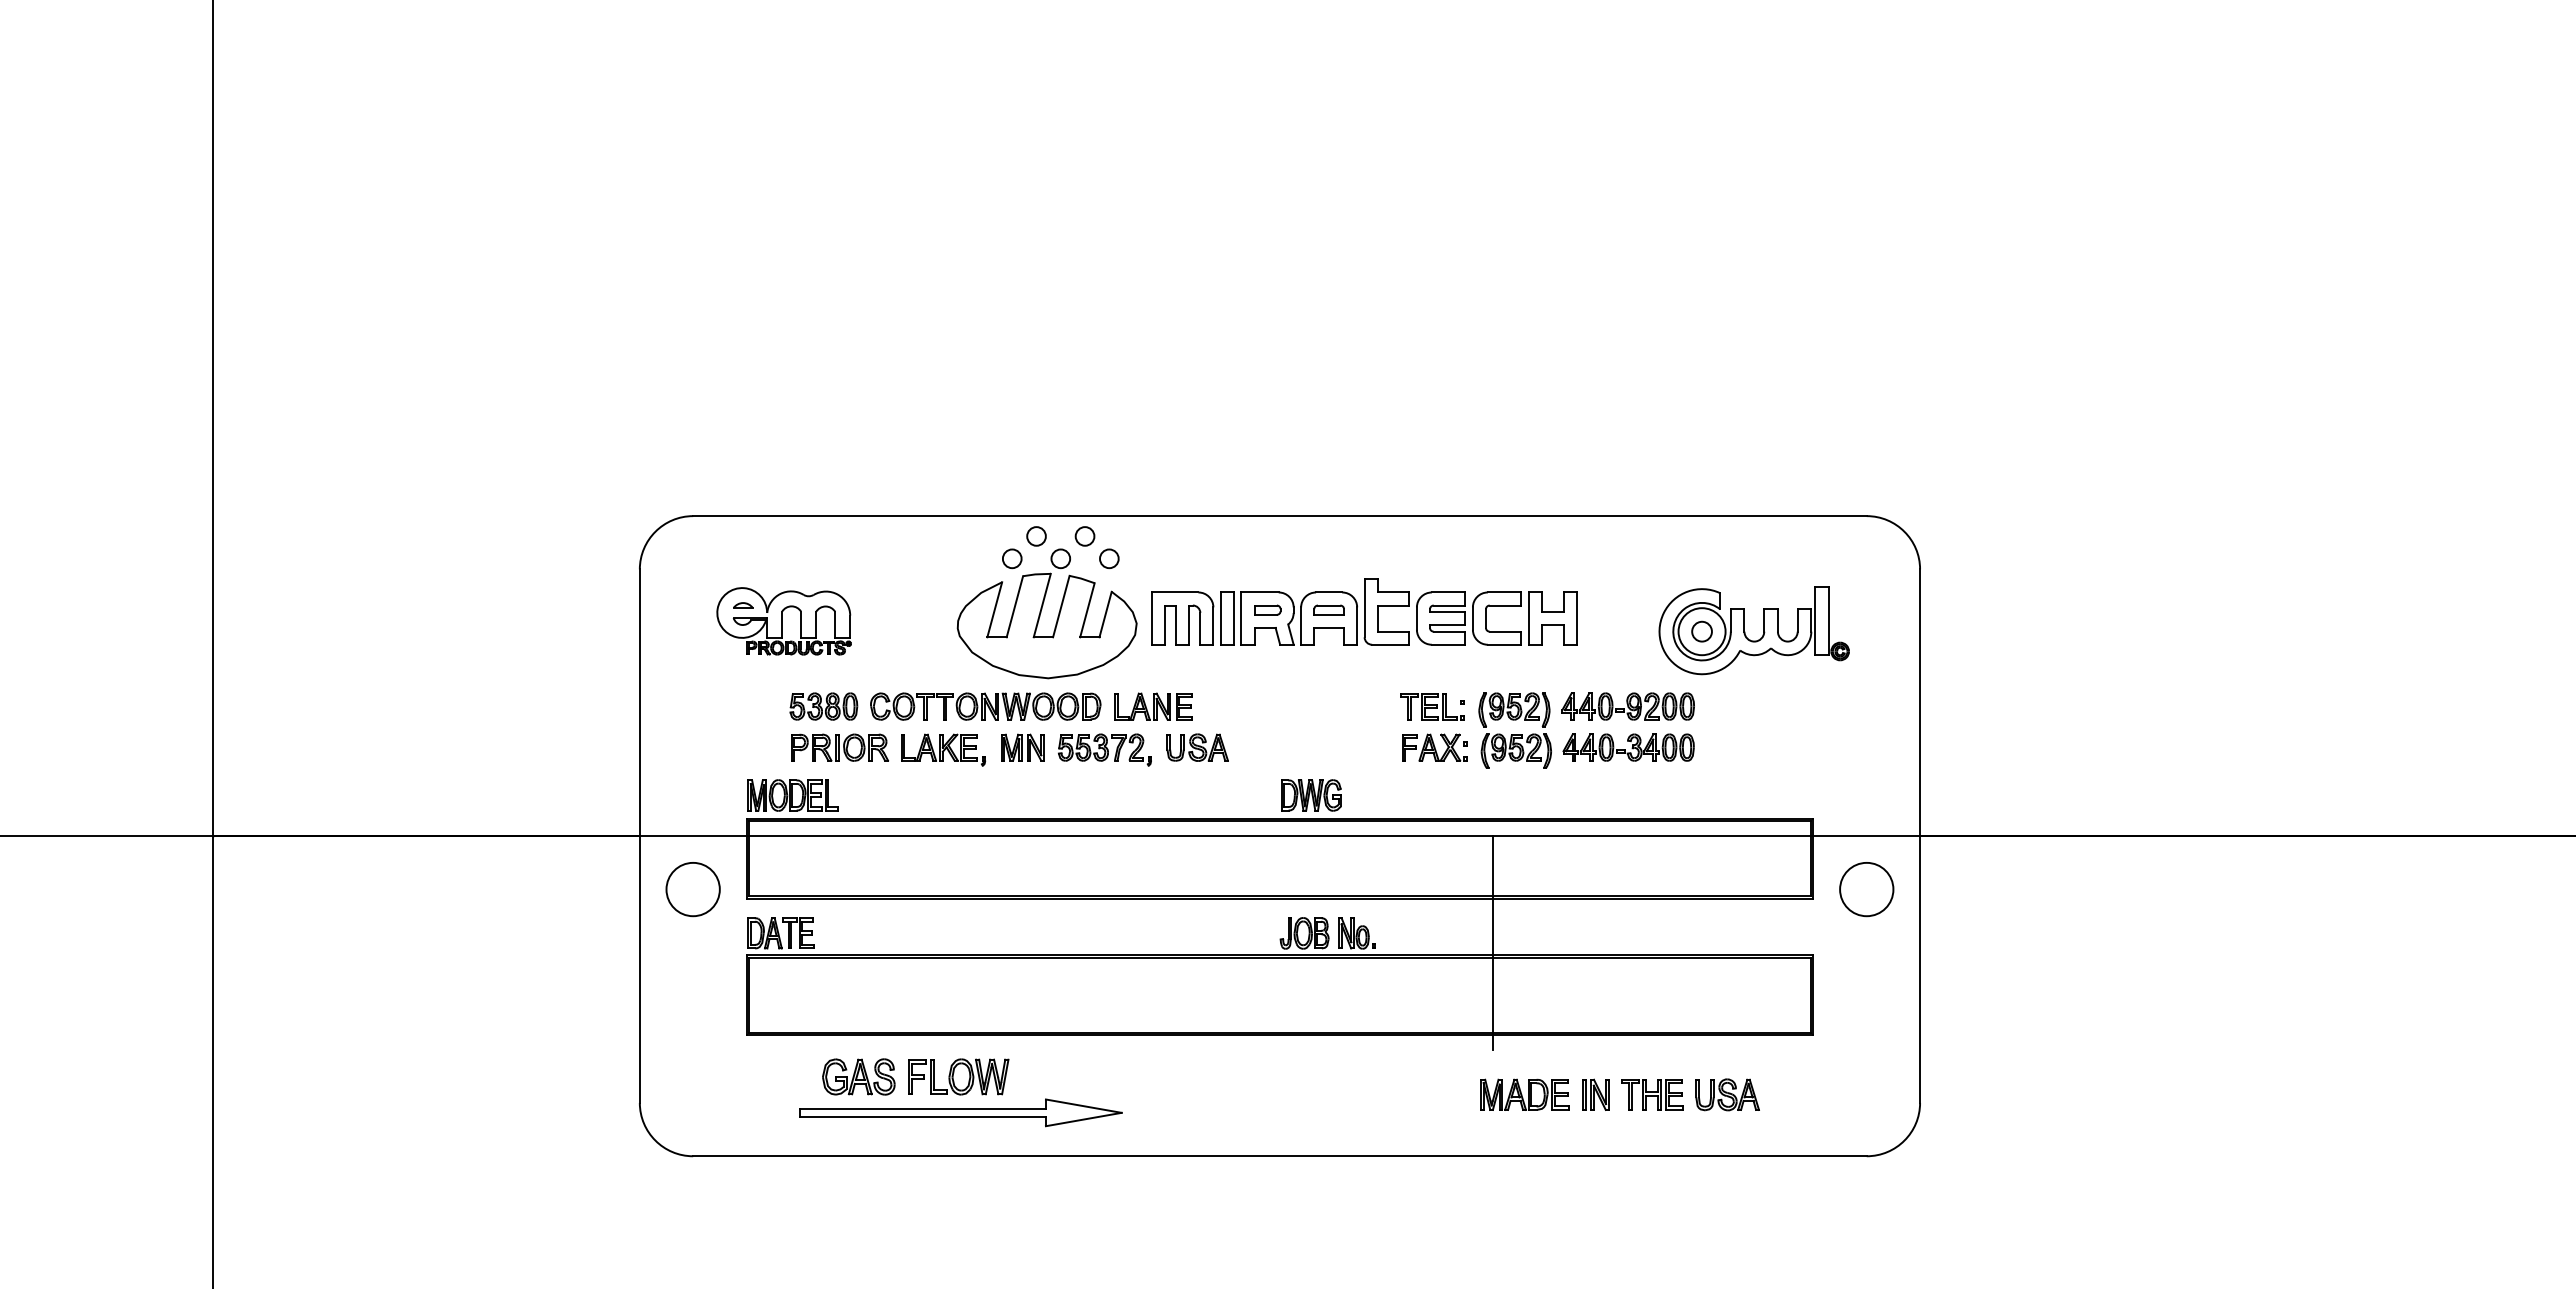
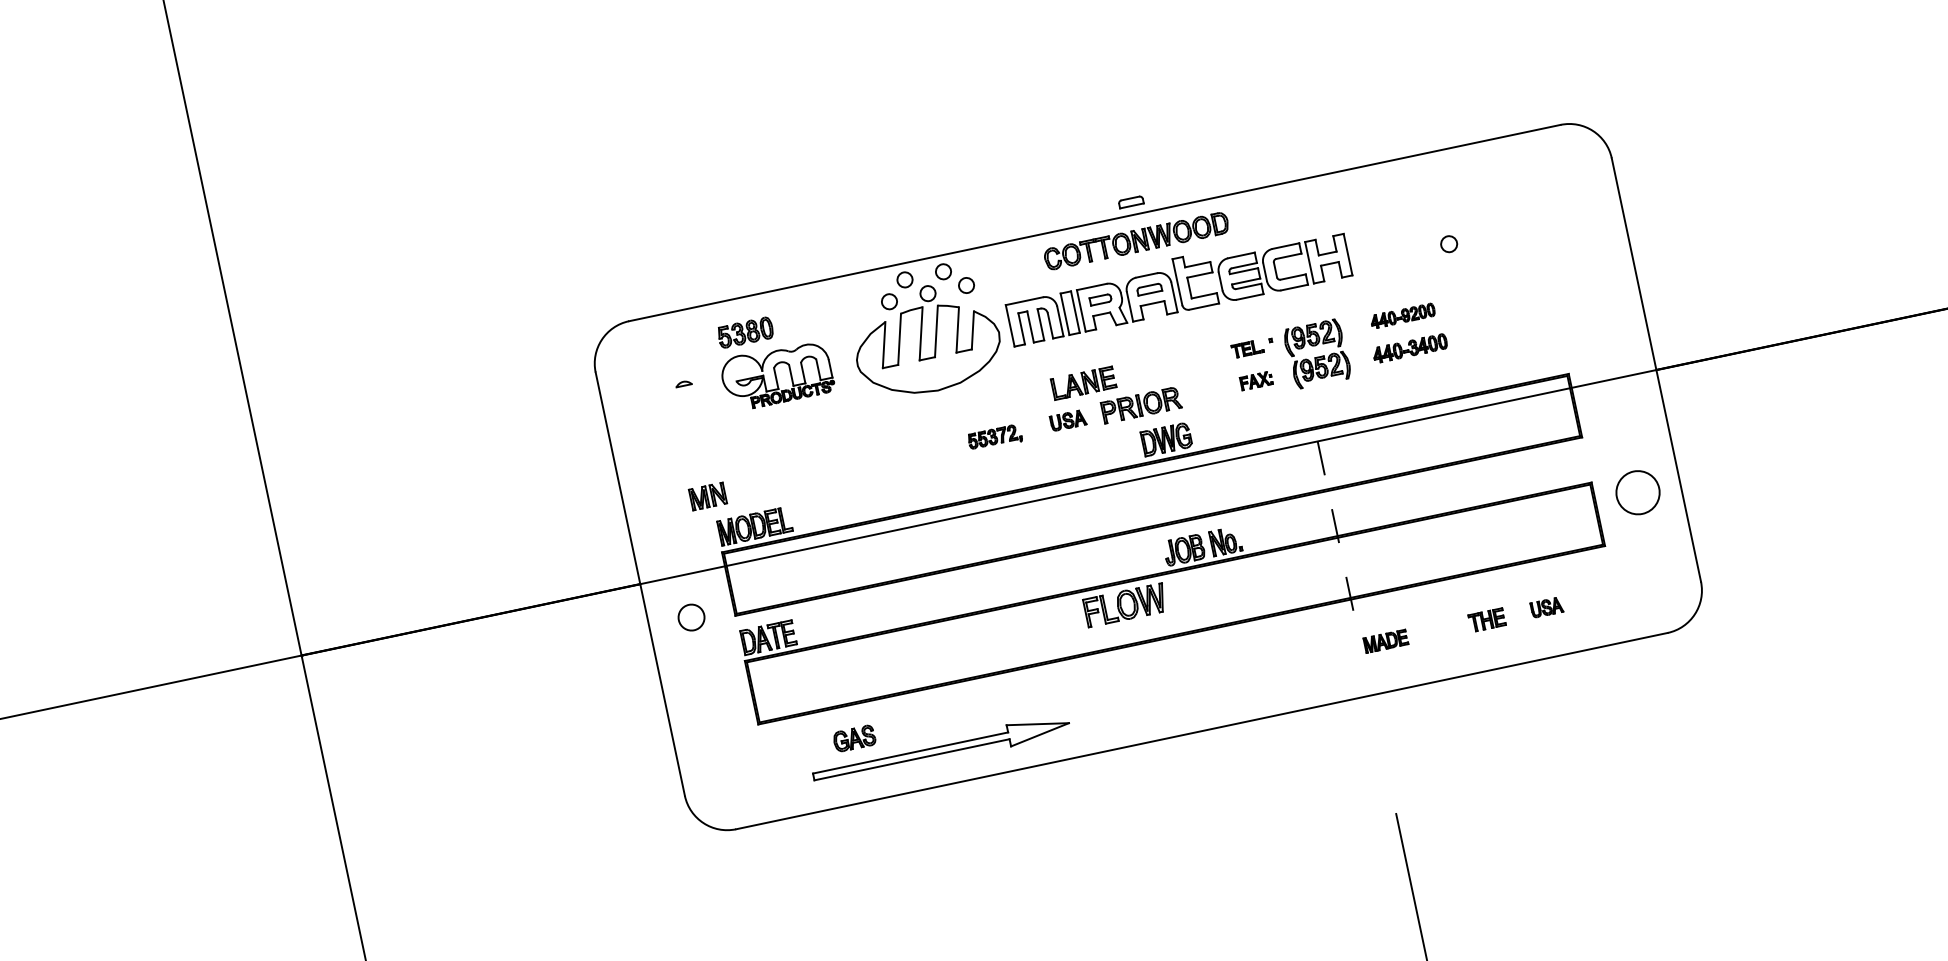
part: (1328, 499) -> (1130, 201), added
part: (783, 621) -> (776, 375), moved
part: (1745, 631) -> (1483, 236), removed
part: (823, 706) -> (745, 332), moved
part: (985, 706) -> (1136, 241), moved
part: (1153, 706) -> (1083, 383), moved
part: (1432, 706) -> (1247, 348), size x0.6
part: (1627, 706) -> (1402, 316), size x0.6
part: (839, 747) -> (1141, 405), moved
part: (1022, 747) -> (707, 496), moved
part: (1197, 747) -> (1068, 420), size x0.7
part: (1434, 747) -> (1256, 380), size x0.6
part: (1628, 747) -> (1410, 348), size x0.7
part: (943, 749) -> (866, 464), removed
part: (1104, 749) -> (994, 437), size x0.7
circle: (692, 889) -> (691, 617), size x0.6
circle: (1866, 889) -> (1637, 492), moved
line: (1493, 942) -> (1335, 525), solid -> dashed
part: (858, 1076) -> (854, 738), size x0.7
part: (958, 1076) -> (1125, 604), moved
part: (1524, 1094) -> (1385, 641), size x0.6
part: (1595, 1094) -> (1441, 629), removed
part: (1652, 1094) -> (1487, 619), size x0.7
part: (1727, 1094) -> (1546, 607), size x0.6

